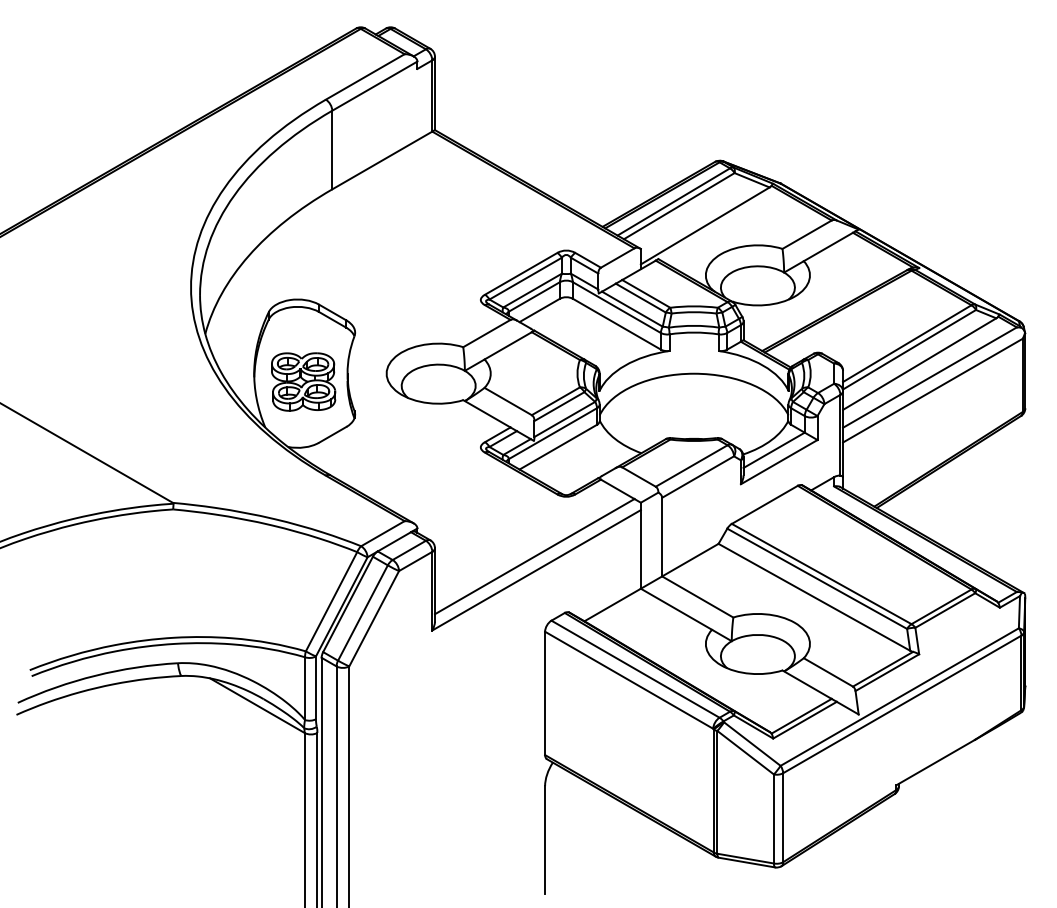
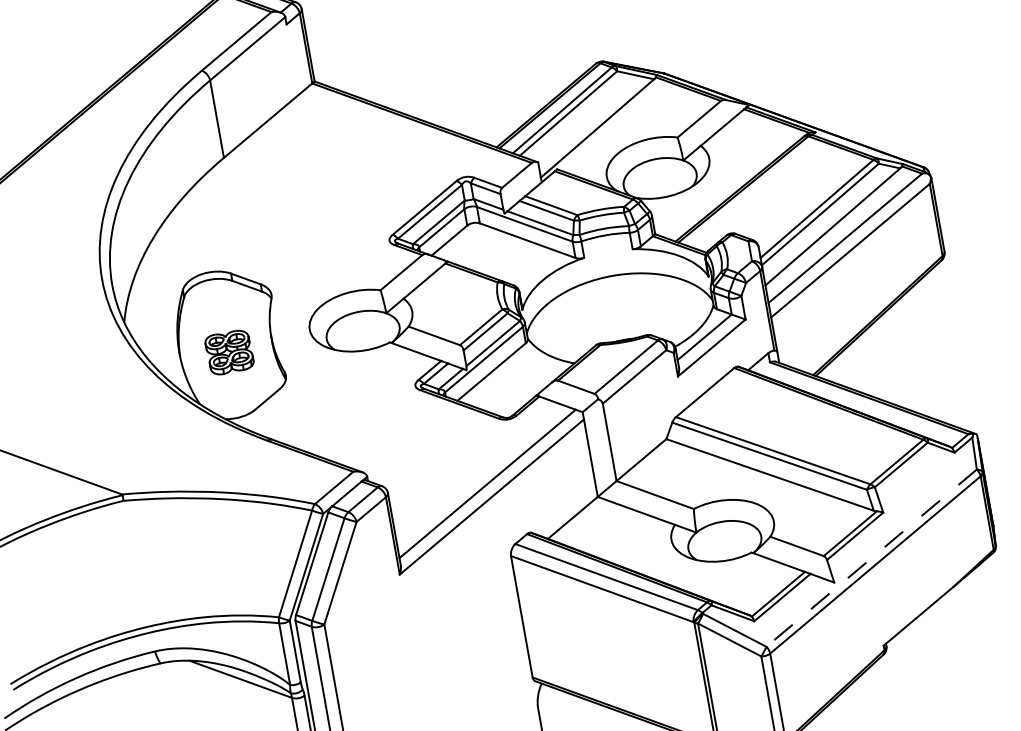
part: (303, 381) -> (229, 352), size x0.7
line: (899, 697) -> (871, 558), solid -> dashed

